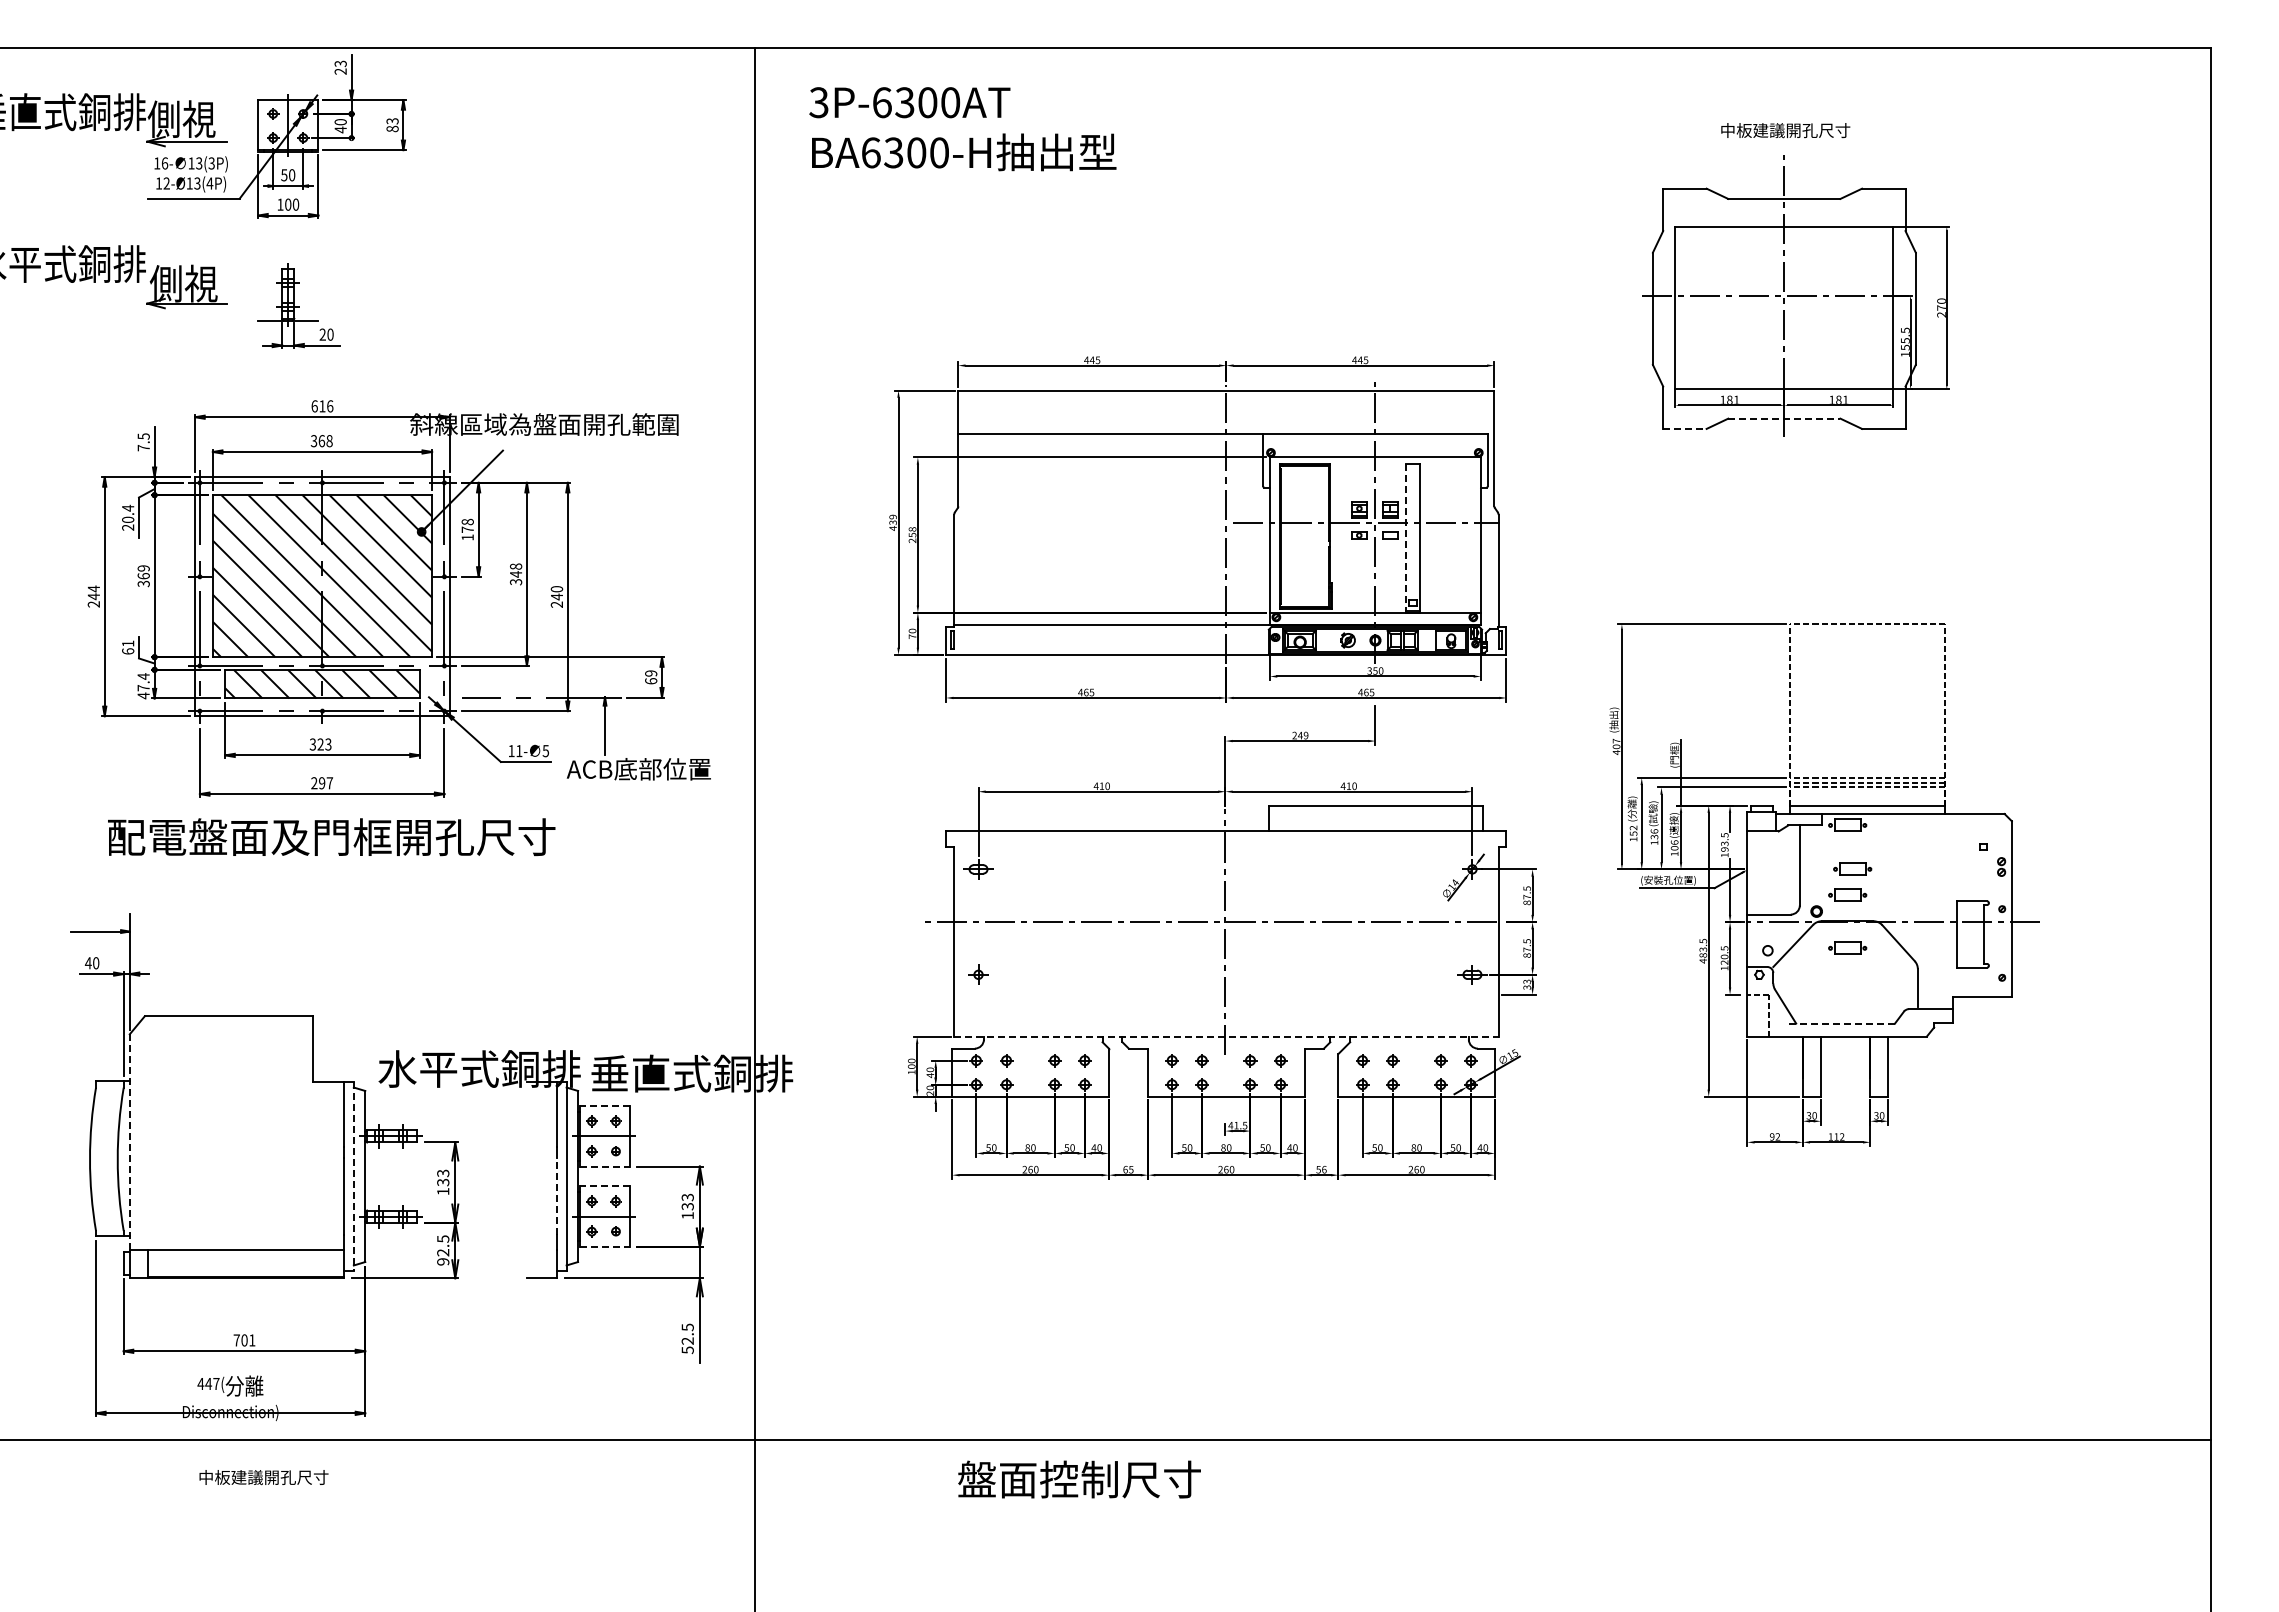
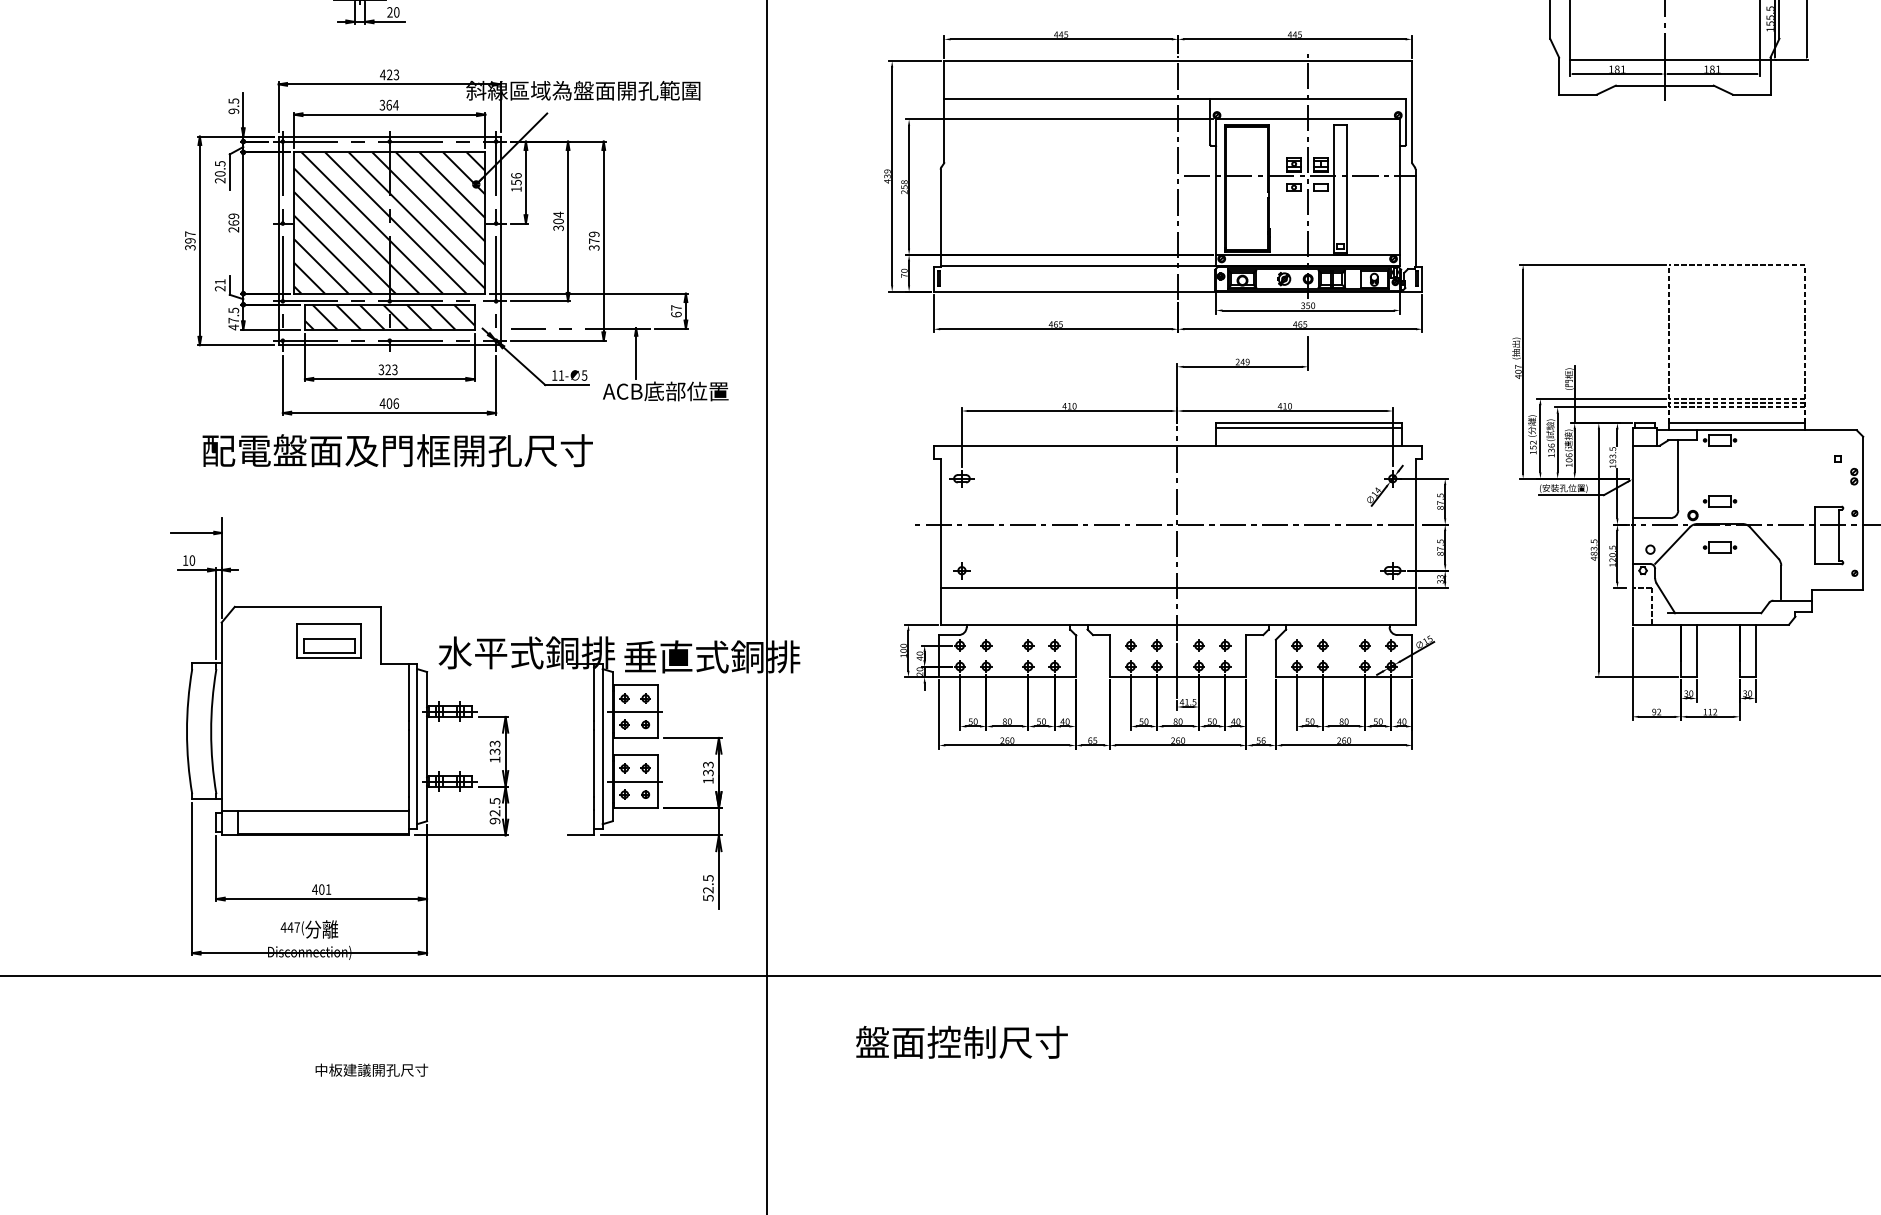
text: (322, 406) -> (389, 75), 616 -> 423
line: (1784, 418) -> (1664, 85), dashed -> solid
line: (1684, 428) -> (1577, 94), dashed -> solid
text: (329, 441) -> (395, 105), 368 -> 364
text: (143, 448) -> (233, 111), 7.5 -> 9.5
text: (128, 507) -> (220, 163), 20.4 -> 20.5
text: (467, 525) -> (516, 178), 178 -> 156
line: (1405, 538) -> (1334, 190), dashed -> solid
text: (515, 570) -> (558, 218), 348 -> 304
text: (144, 583) -> (234, 229), 369 -> 269
text: (93, 596) -> (190, 240), 244 -> 397
text: (557, 596) -> (594, 240), 240 -> 379
text: (128, 651) -> (220, 288), 61 -> 21
text: (651, 673) -> (676, 307), 69 -> 67
text: (143, 676) -> (233, 310), 47.4 -> 47.5
text: (321, 783) -> (388, 403), 297 -> 406
line: (1375, 811) -> (1308, 428), added
part: (1852, 868) -> (1724, 477), removed
text: (87, 963) -> (184, 560), 40 -> 10
line: (1226, 994) -> (1178, 587), added
line: (1841, 1023) -> (1714, 613), dashed -> solid
line: (1226, 1036) -> (1178, 624), dashed -> solid
part: (253, 1055) -> (329, 641), added
line: (1225, 1089) -> (1177, 670), added
line: (604, 1106) -> (635, 685), dashed -> solid
line: (129, 1142) -> (221, 716), dashed -> solid
line: (604, 1166) -> (635, 737), dashed -> solid
line: (353, 1176) -> (416, 746), dashed -> solid
line: (604, 1186) -> (635, 755), dashed -> solid
line: (556, 1196) -> (593, 764), dashed -> solid
line: (604, 1246) -> (635, 807), dashed -> solid
text: (236, 1340) -> (314, 889), 701 -> 401
text: (263, 1477) -> (371, 1070), moved
text: (1079, 1479) -> (961, 1042), moved

